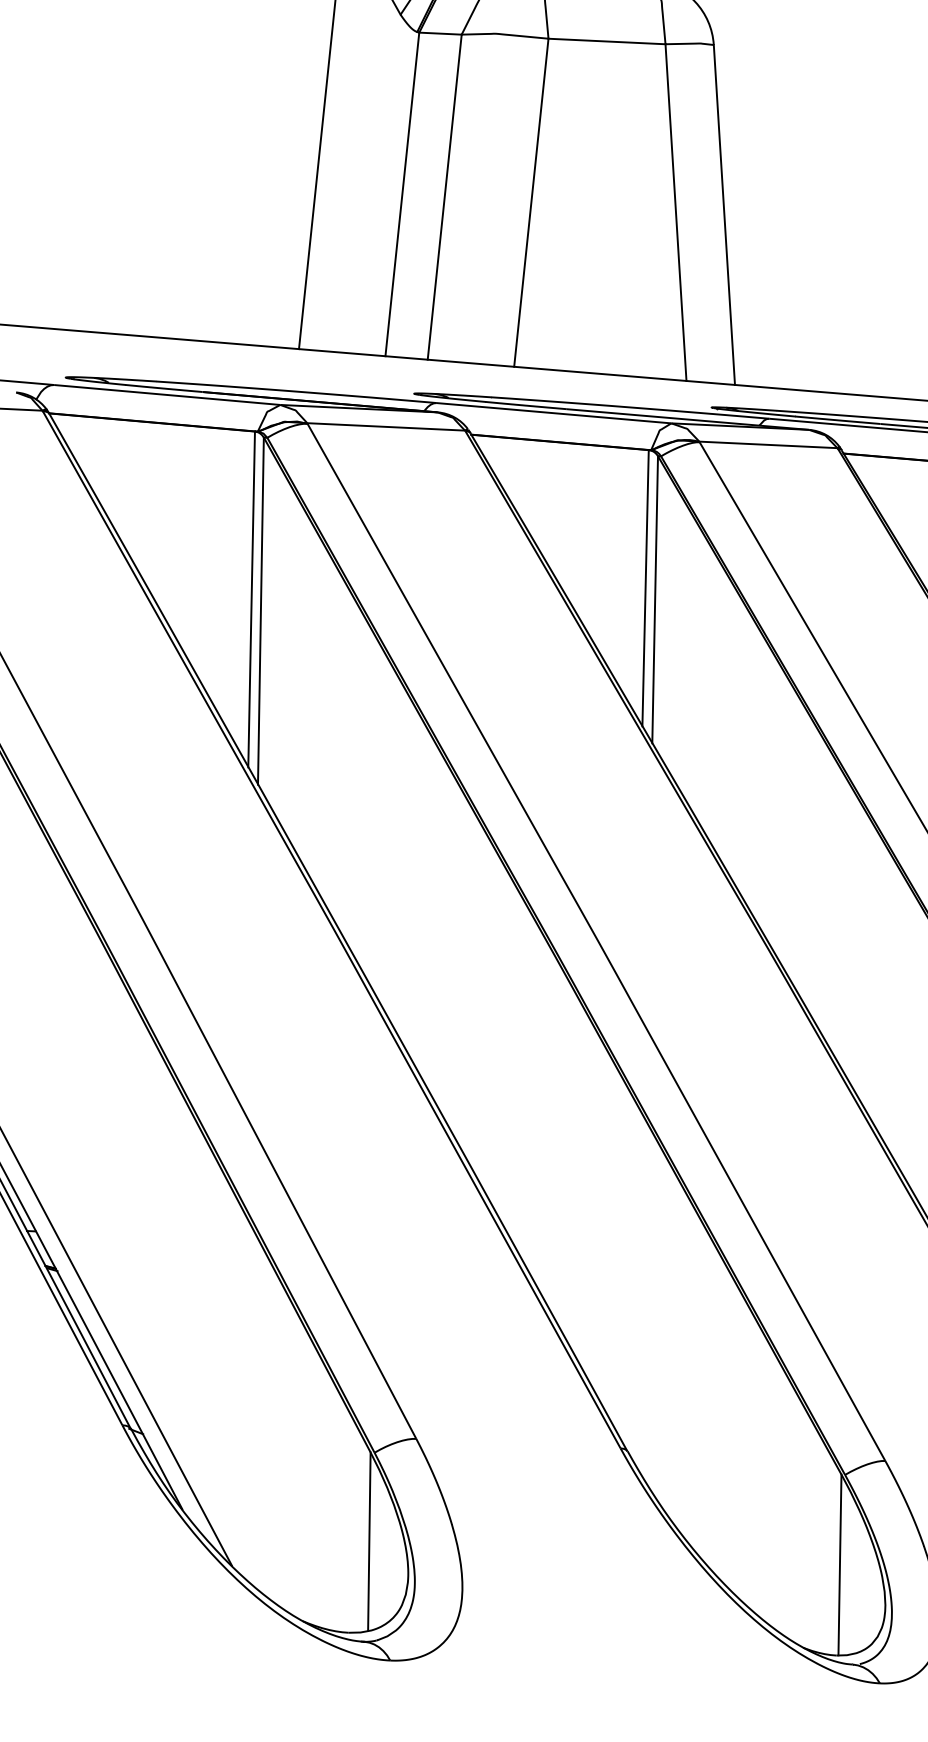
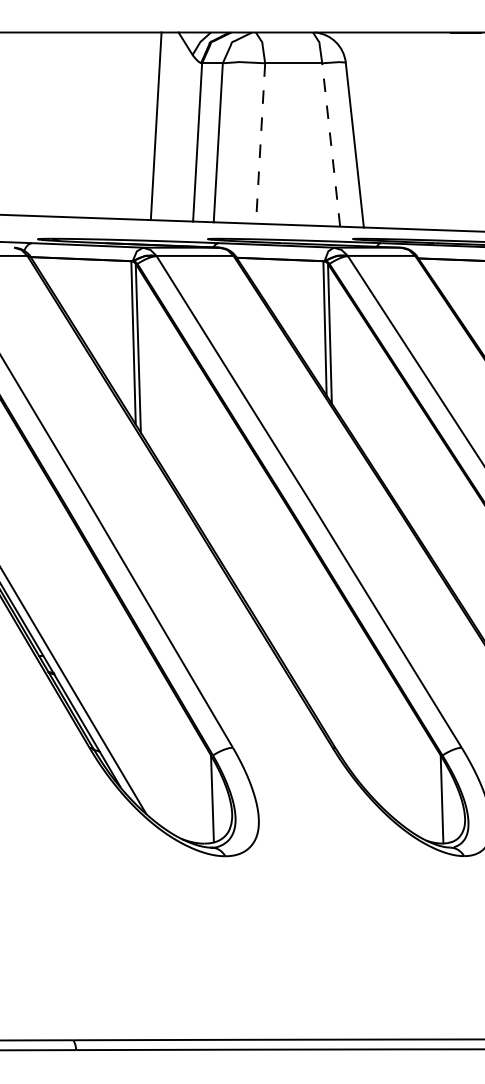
line: (531, 204) -> (260, 144), solid -> dashed
line: (676, 211) -> (331, 144), solid -> dashed

